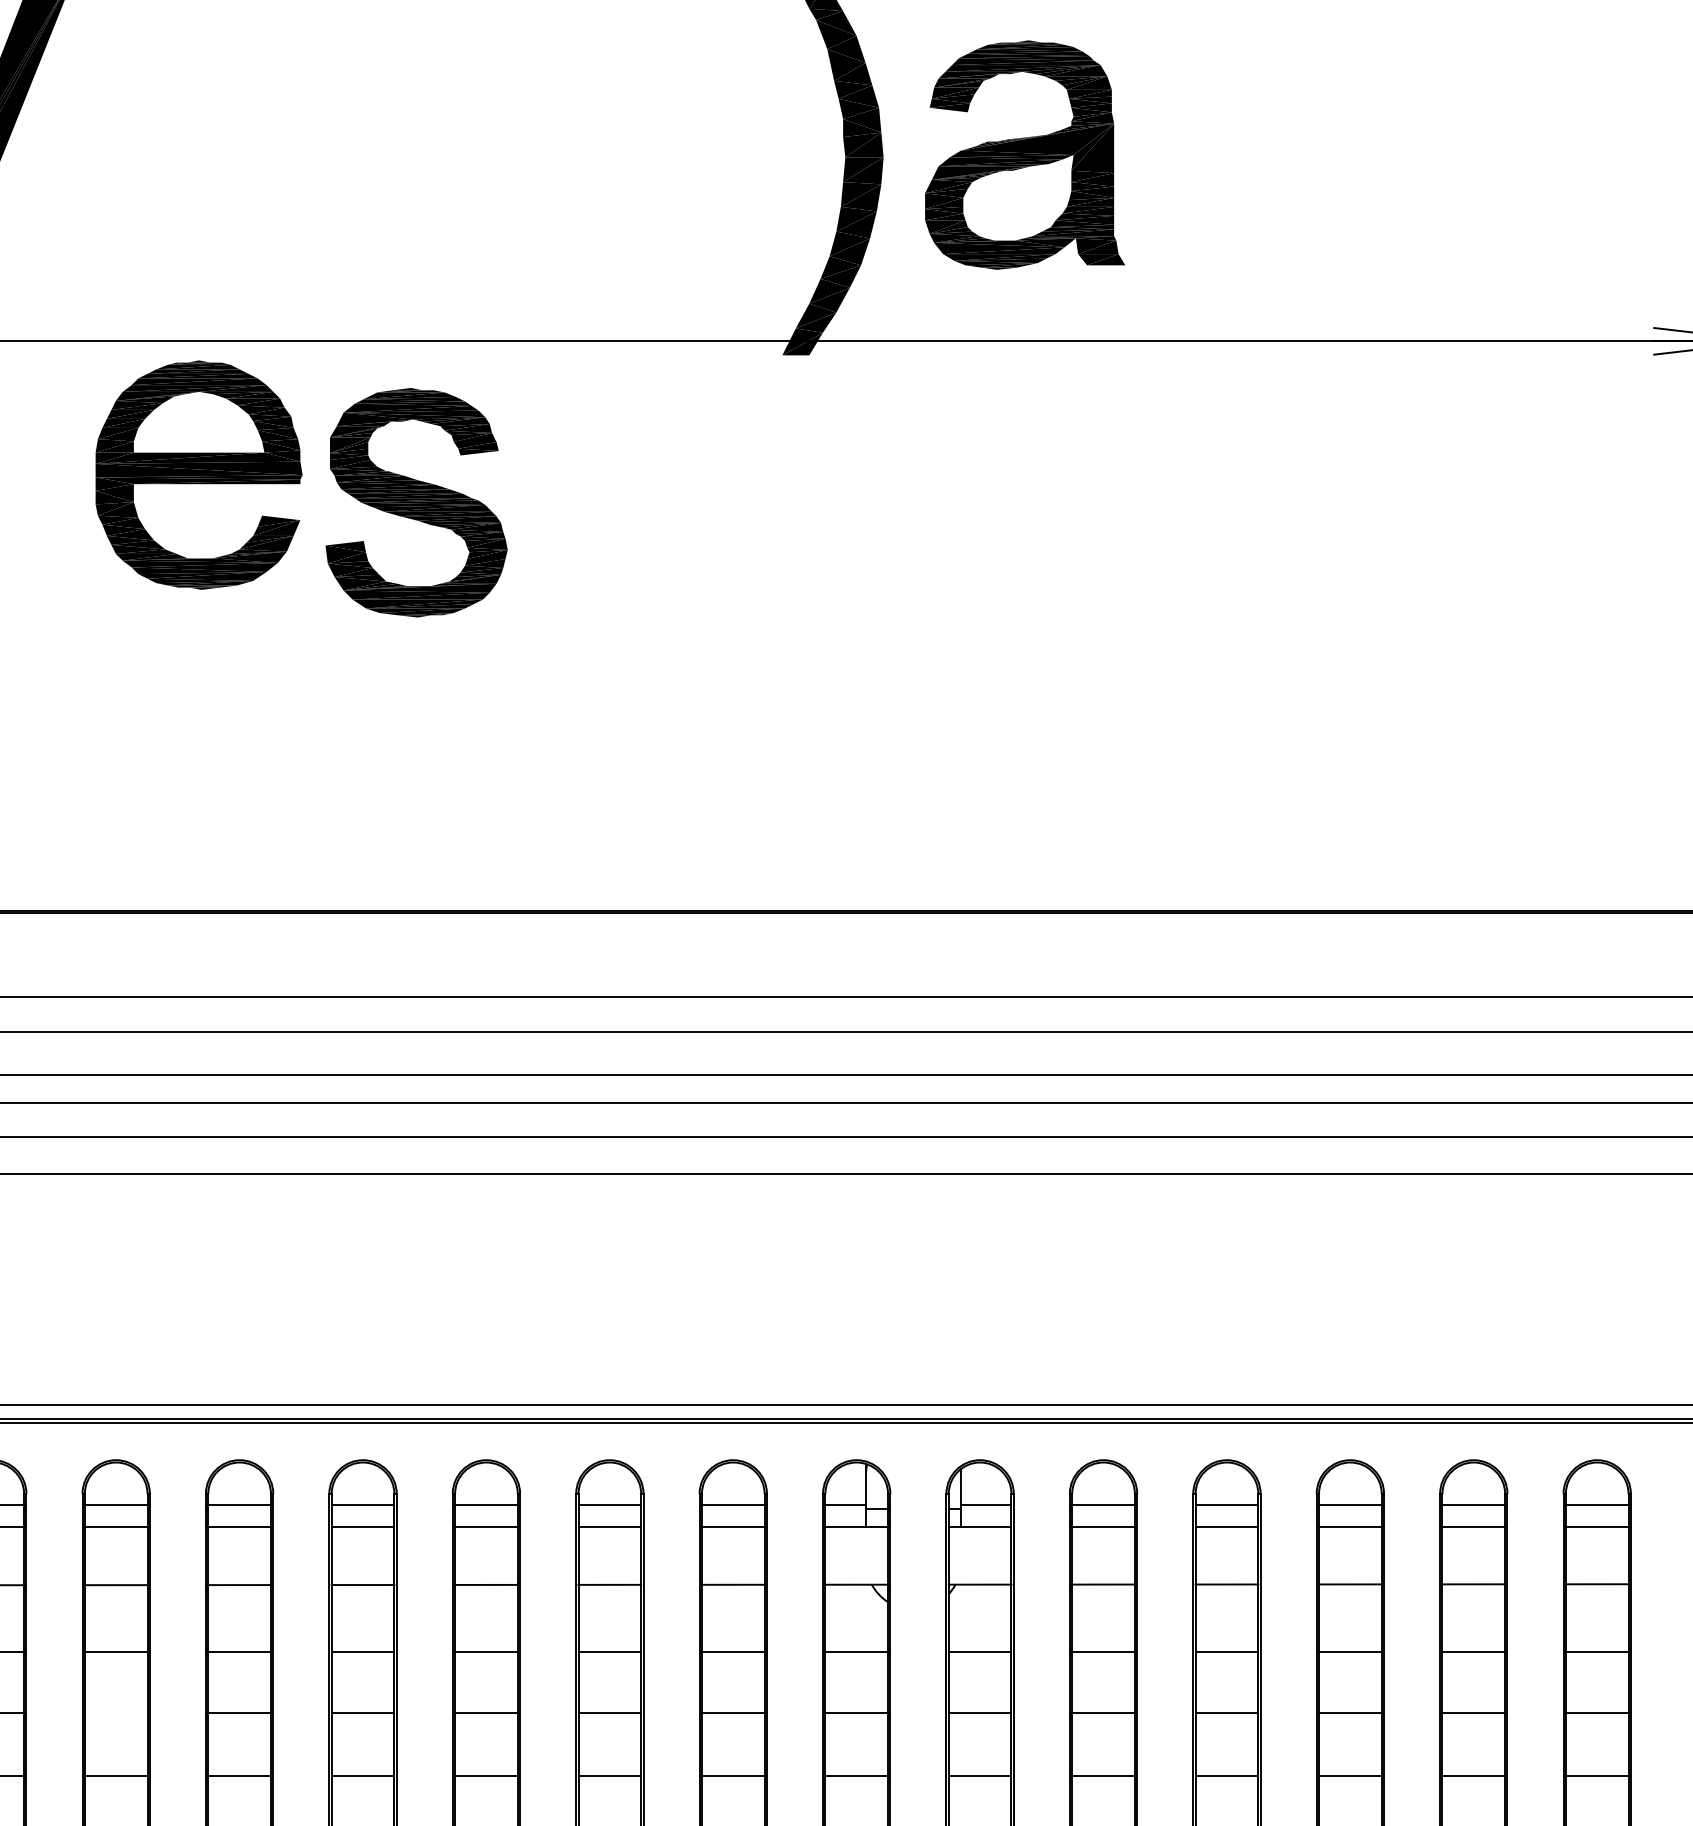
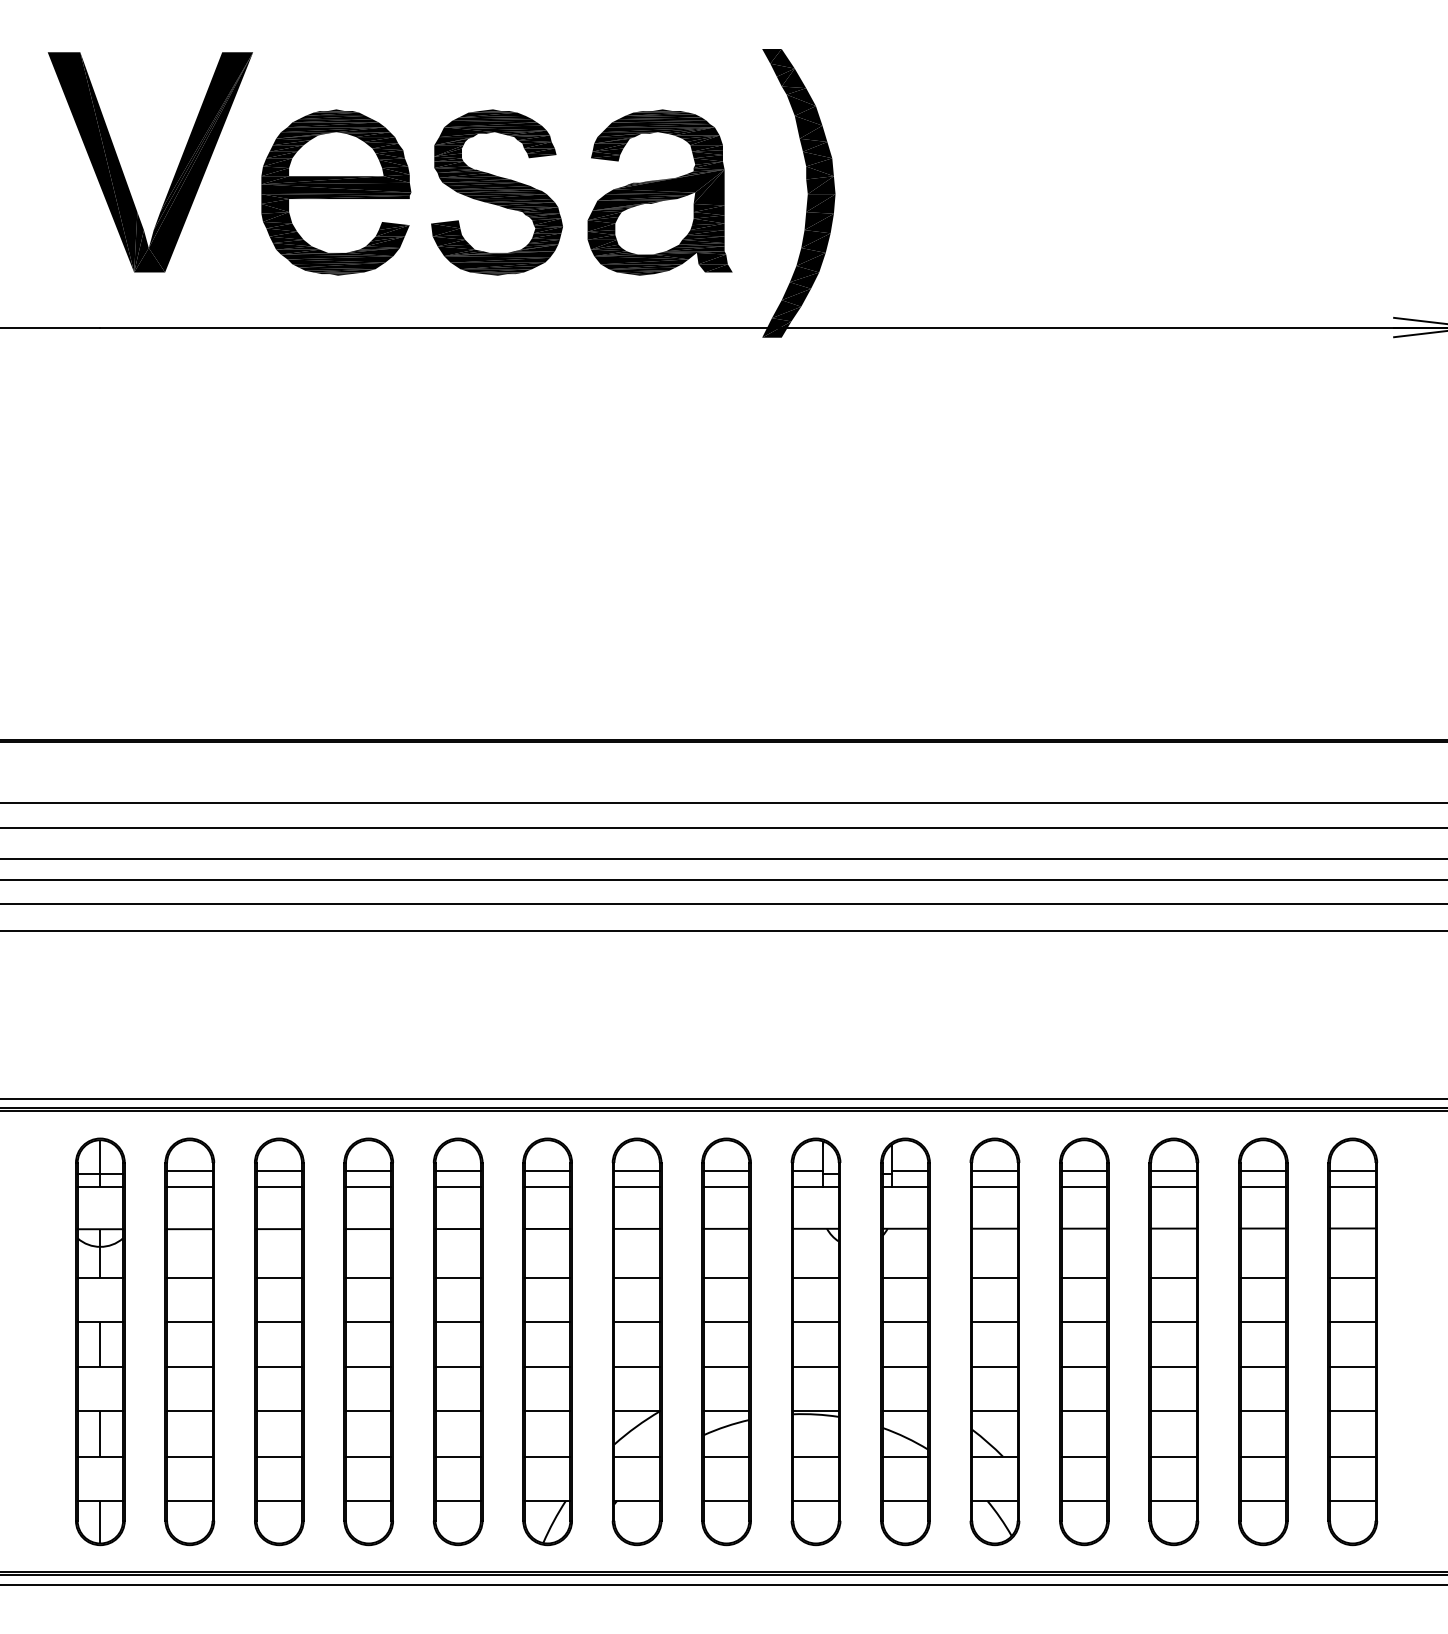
part: (1024, 155) -> (659, 192), moved
part: (199, 475) -> (336, 192), moved
part: (415, 502) -> (496, 192), moved
line: (116, 1712) -> (279, 1321), added

